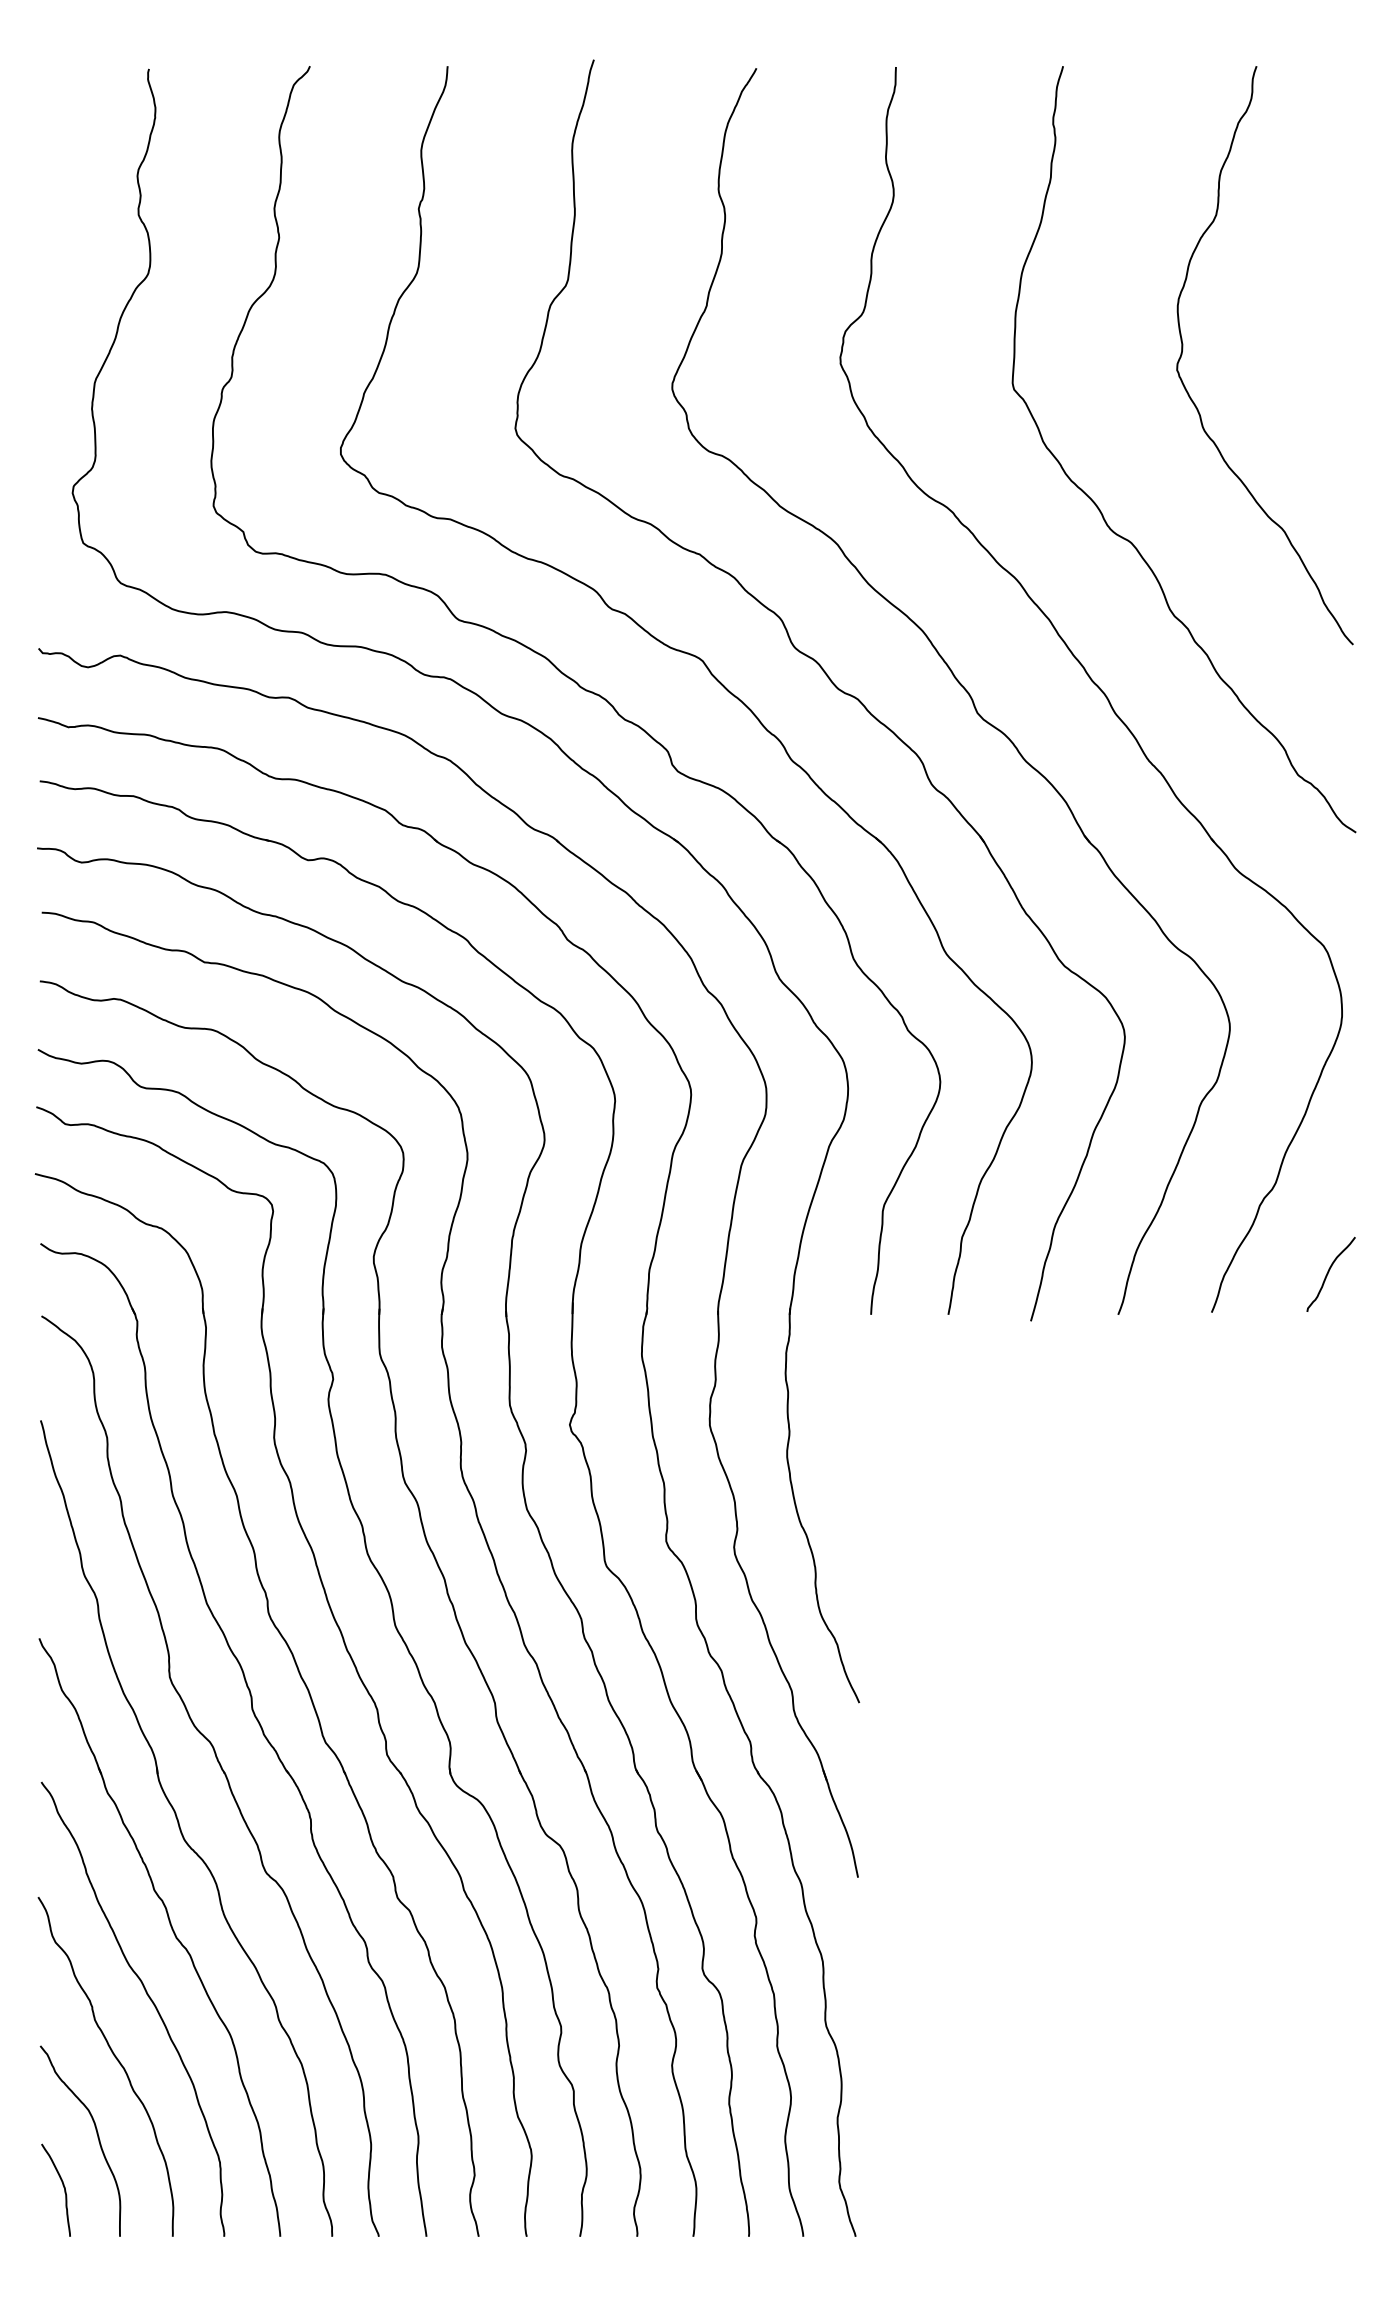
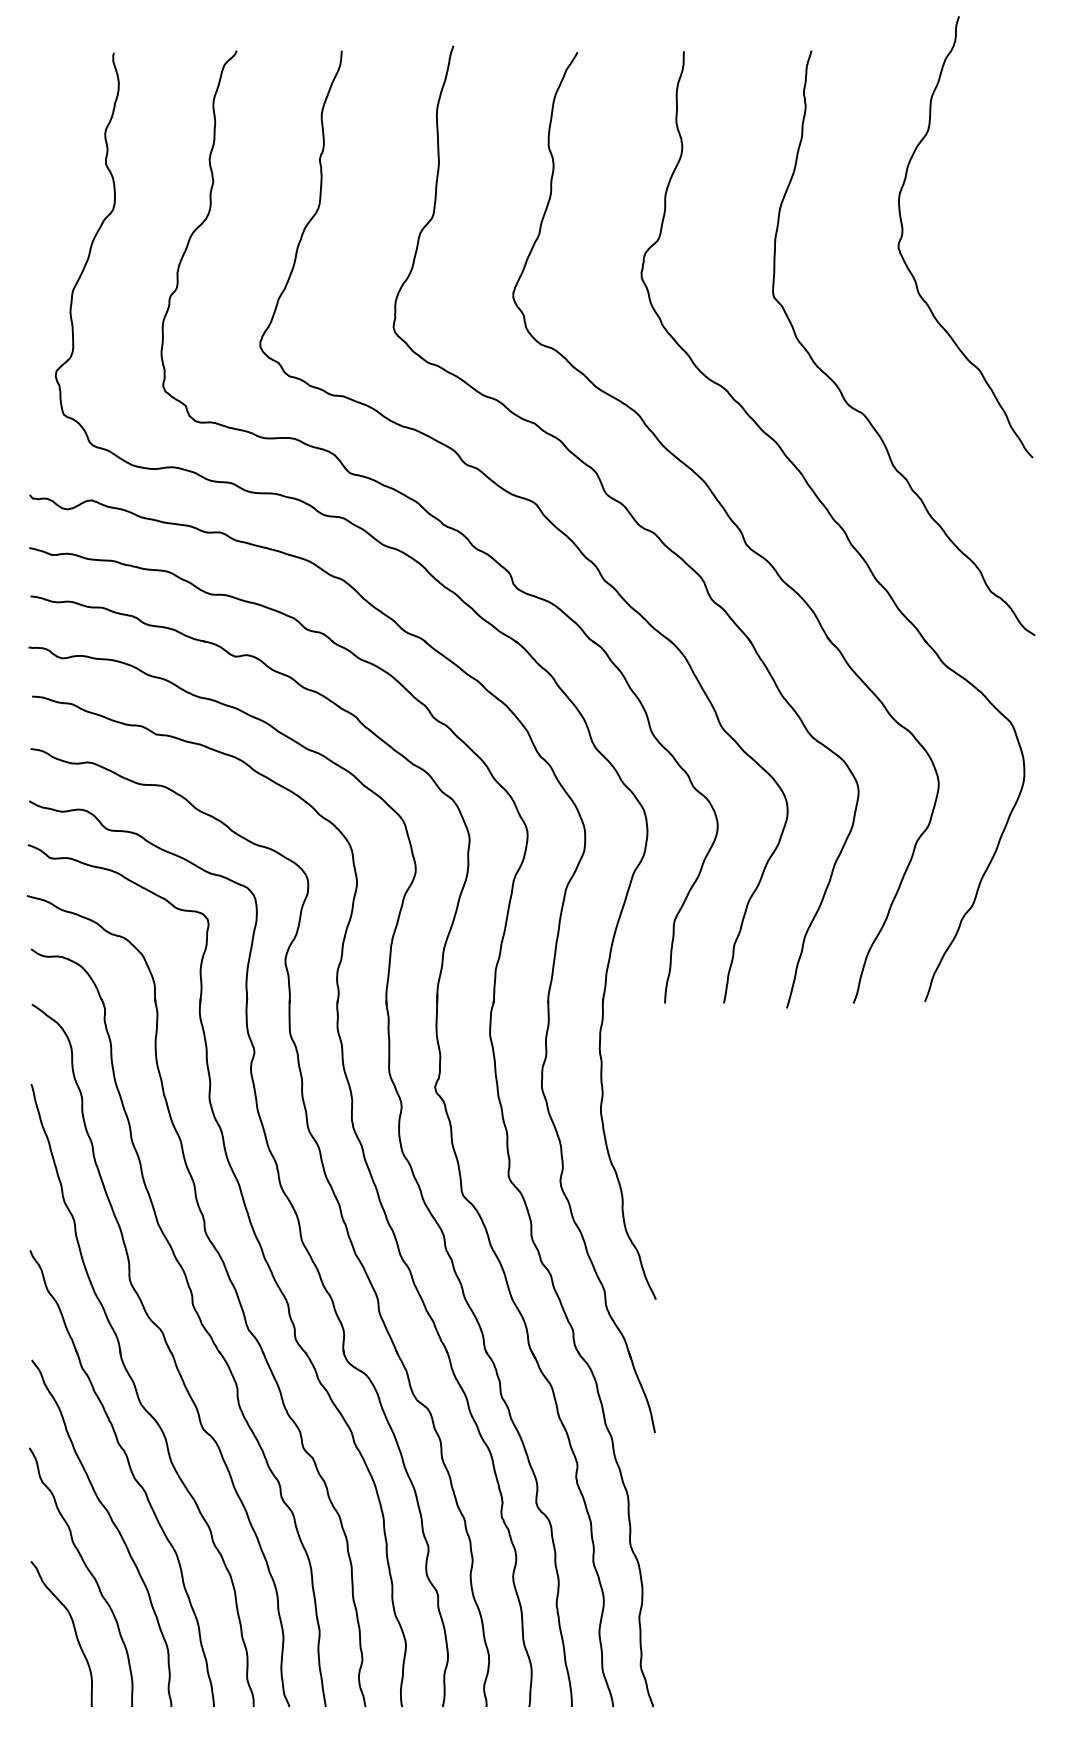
curve: (1183, 349) -> (903, 232), moved
curve: (1329, 1272) -> (1014, 971), removed
curve: (62, 2185) -> (47, 1667), removed

